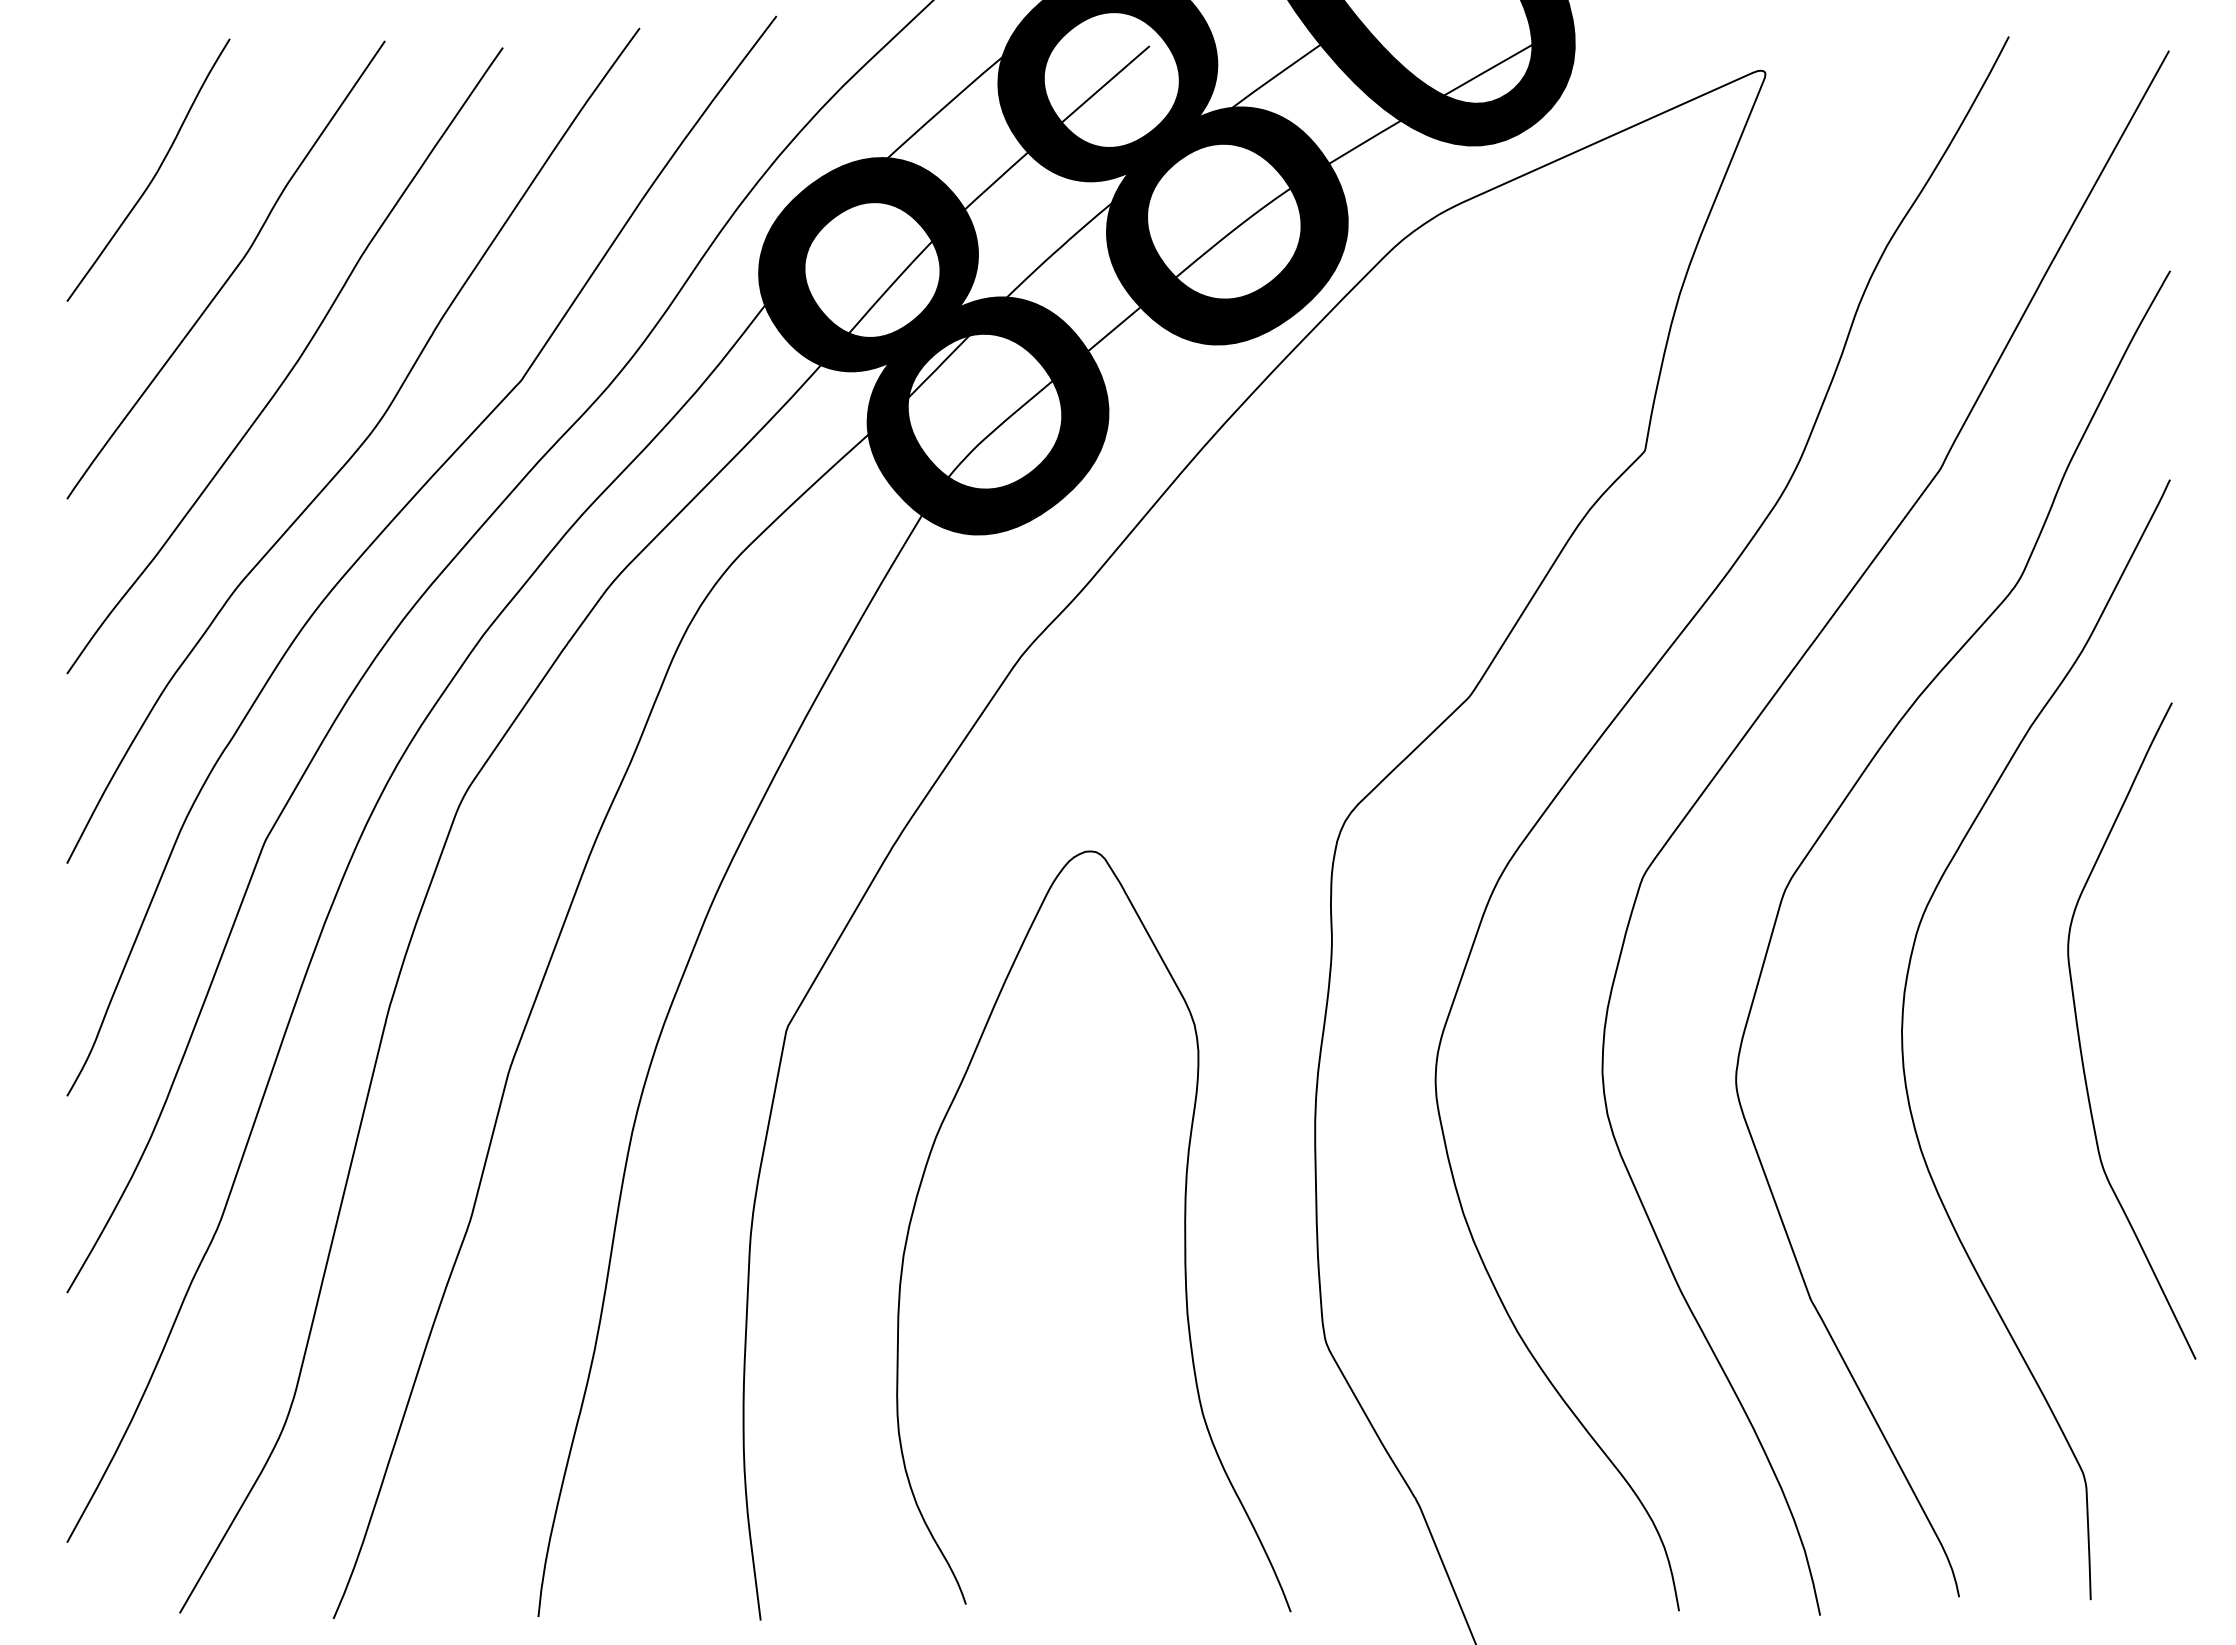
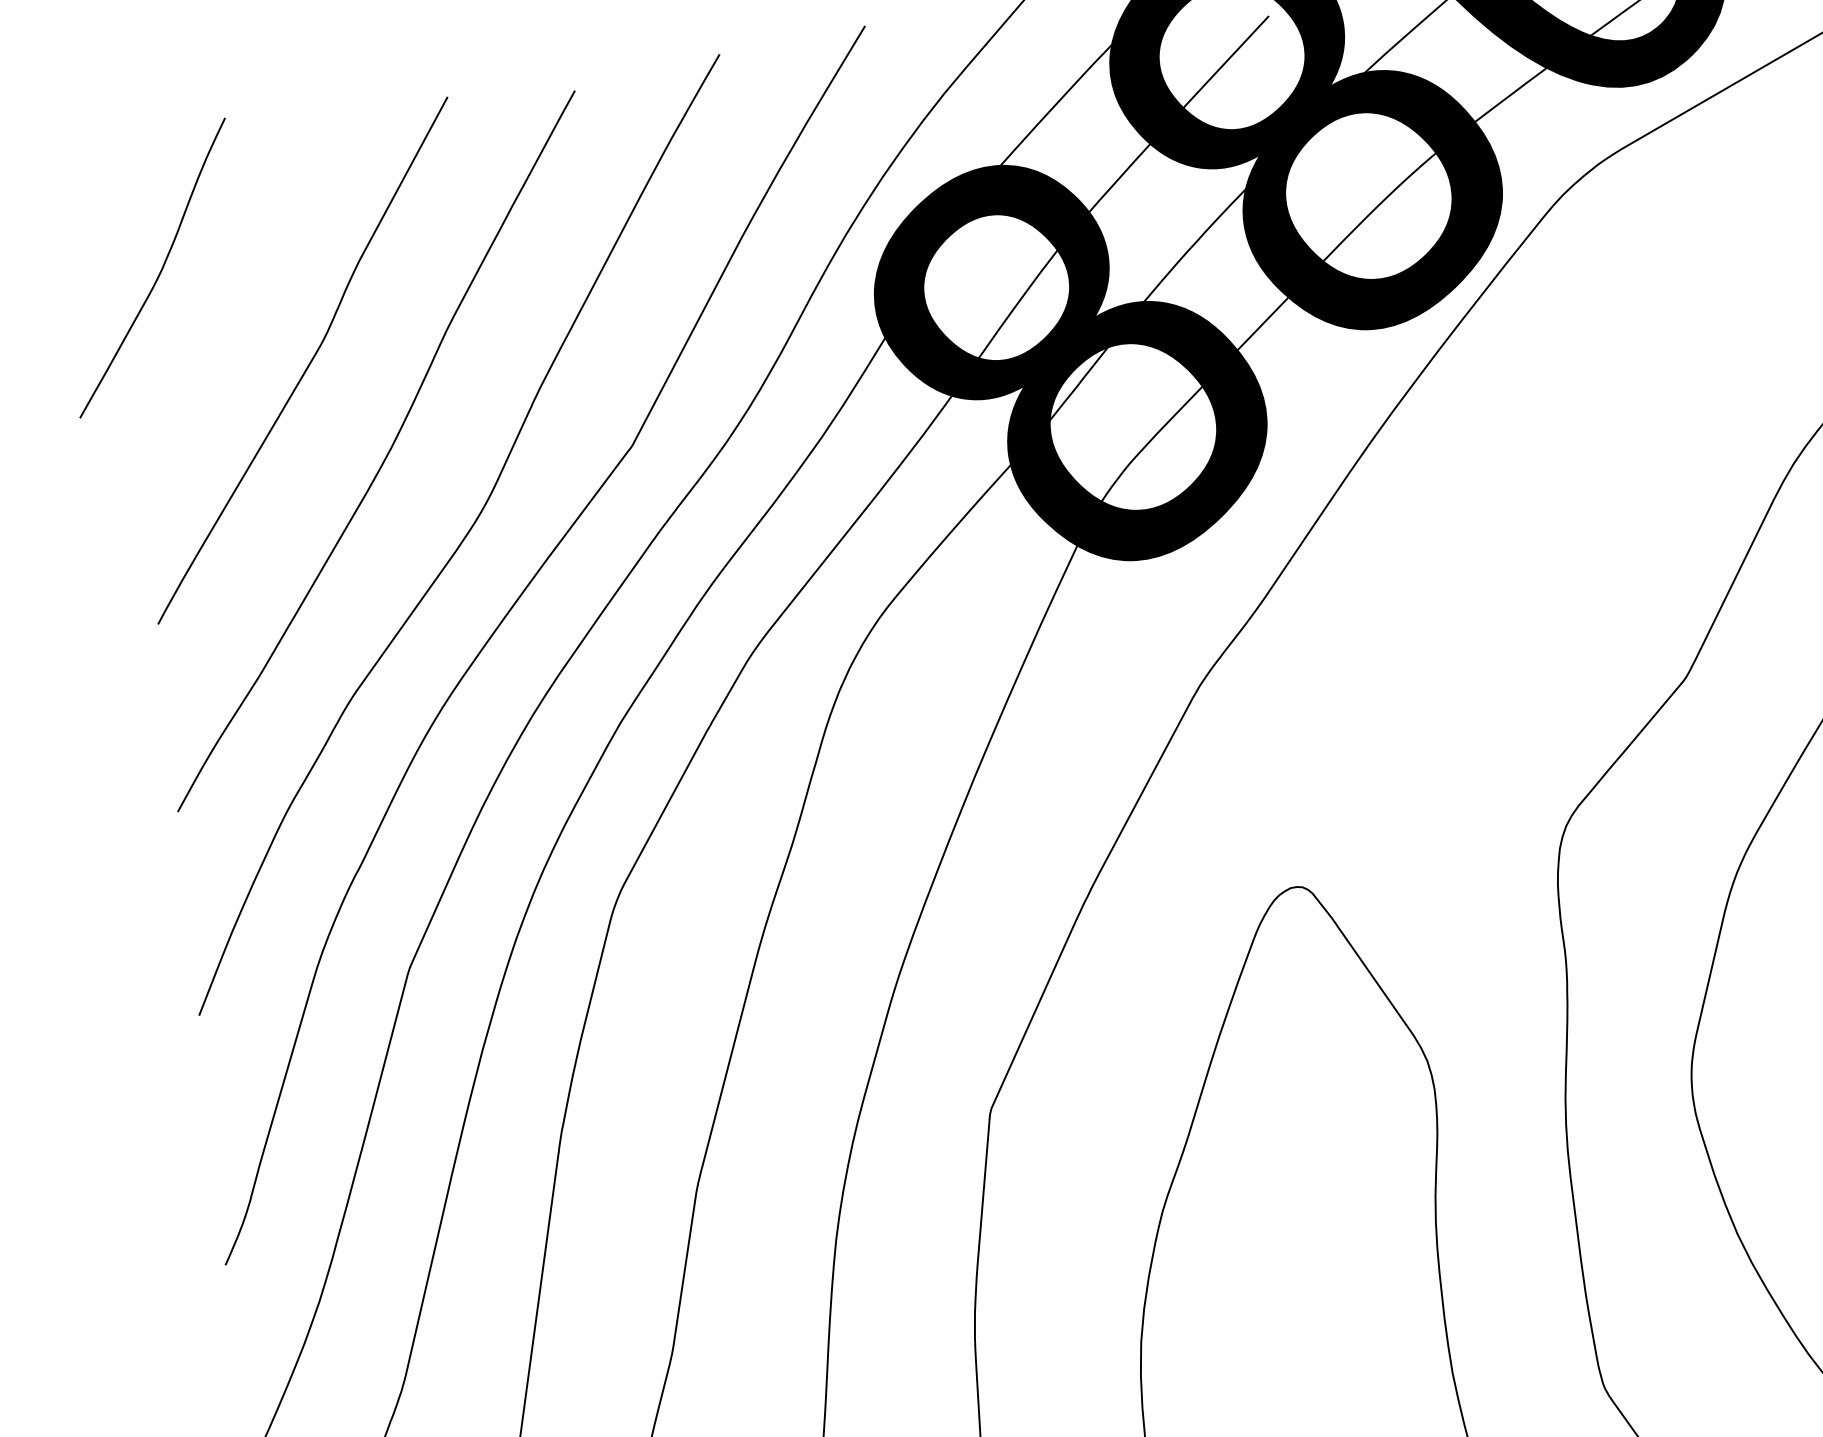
curve: (154, 174) -> (159, 272), moved

